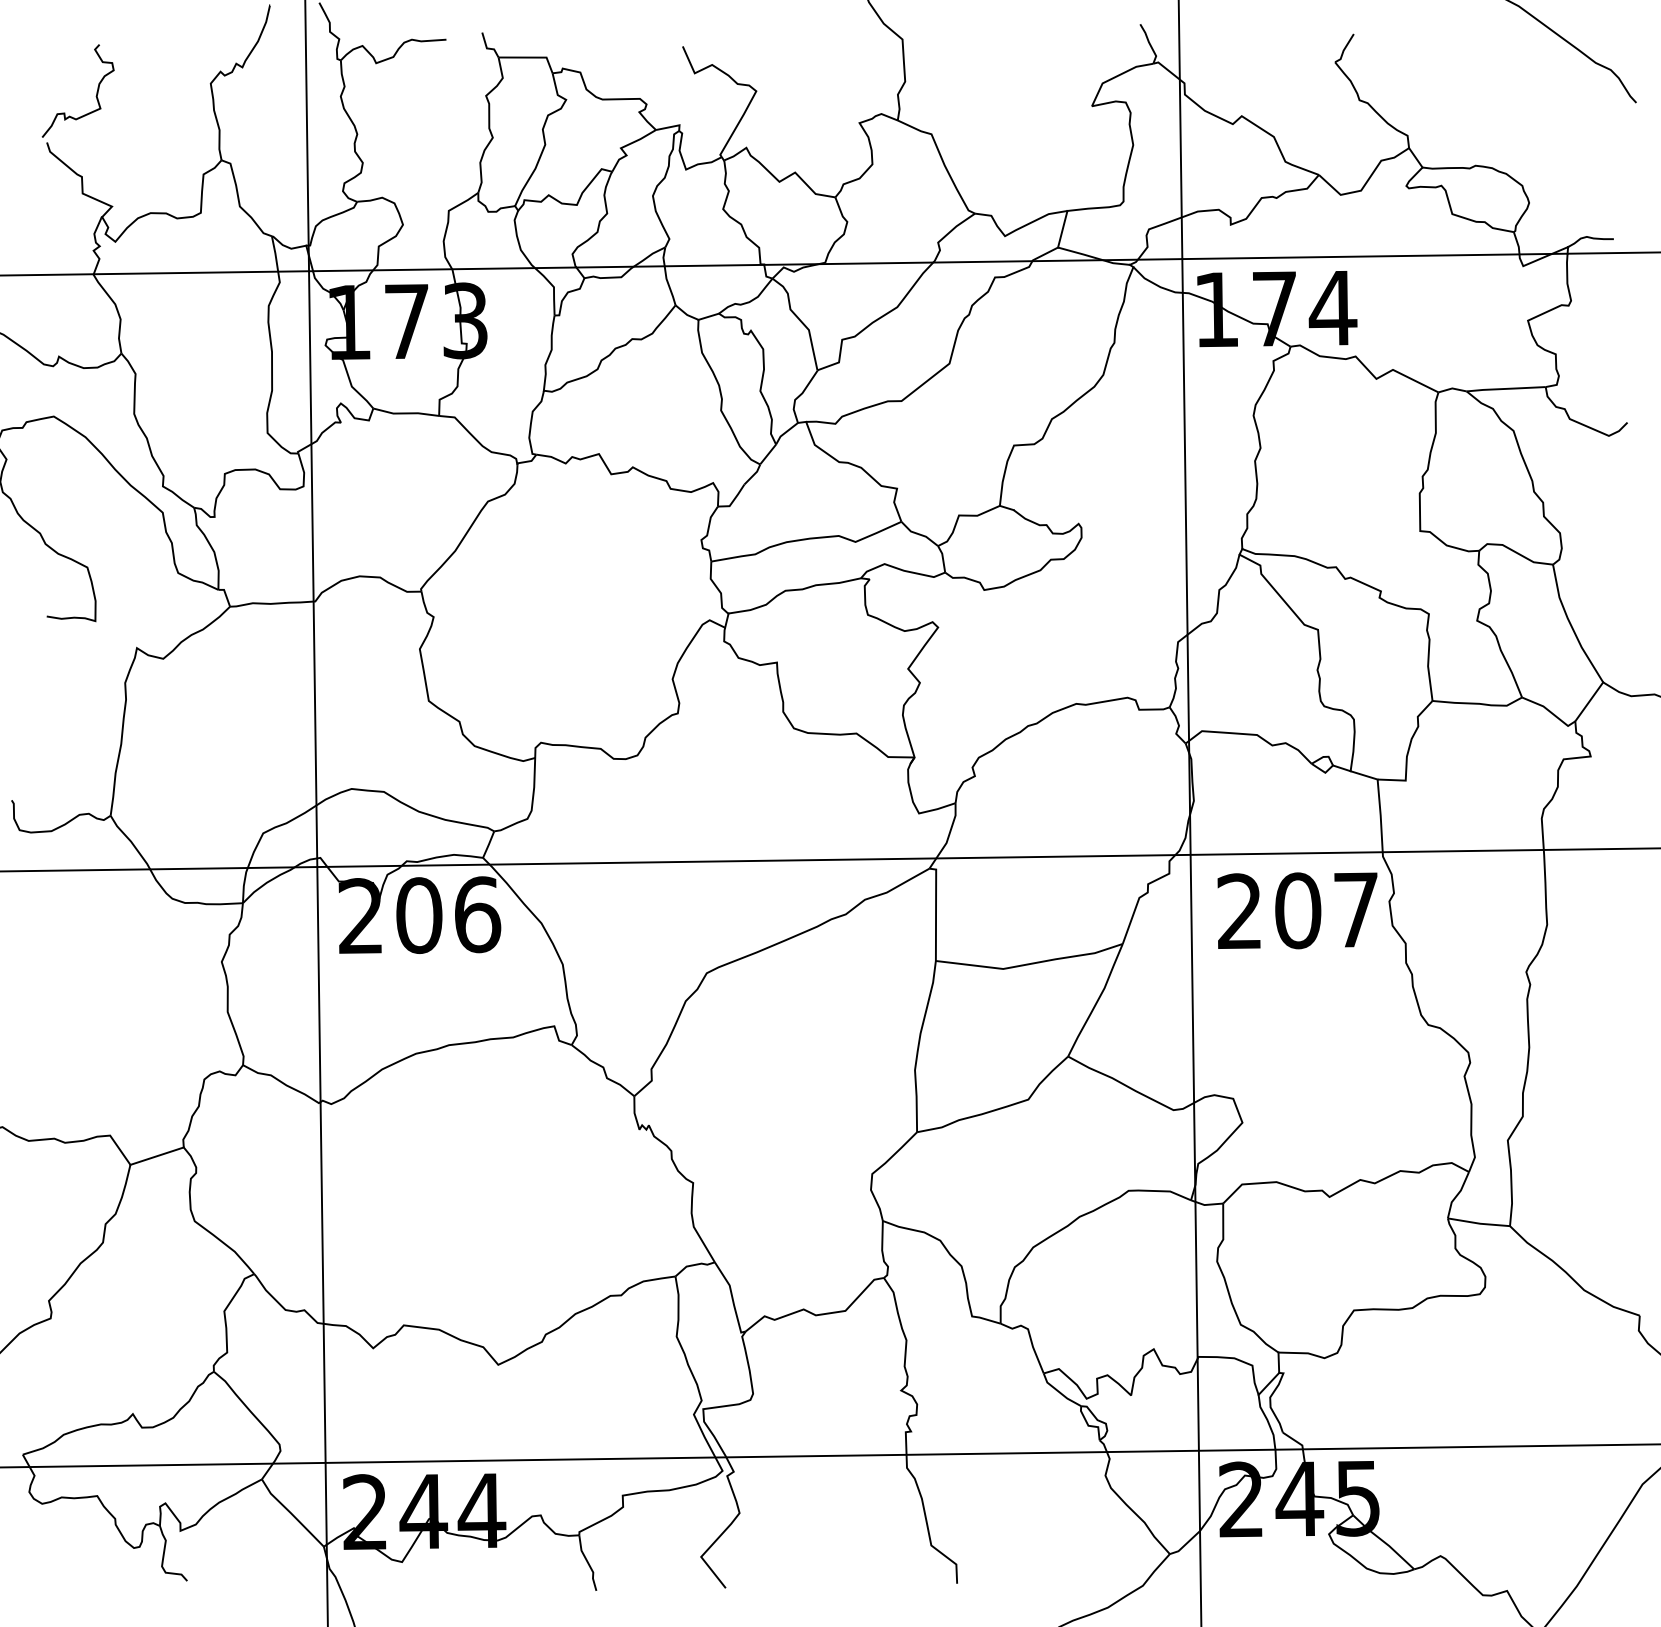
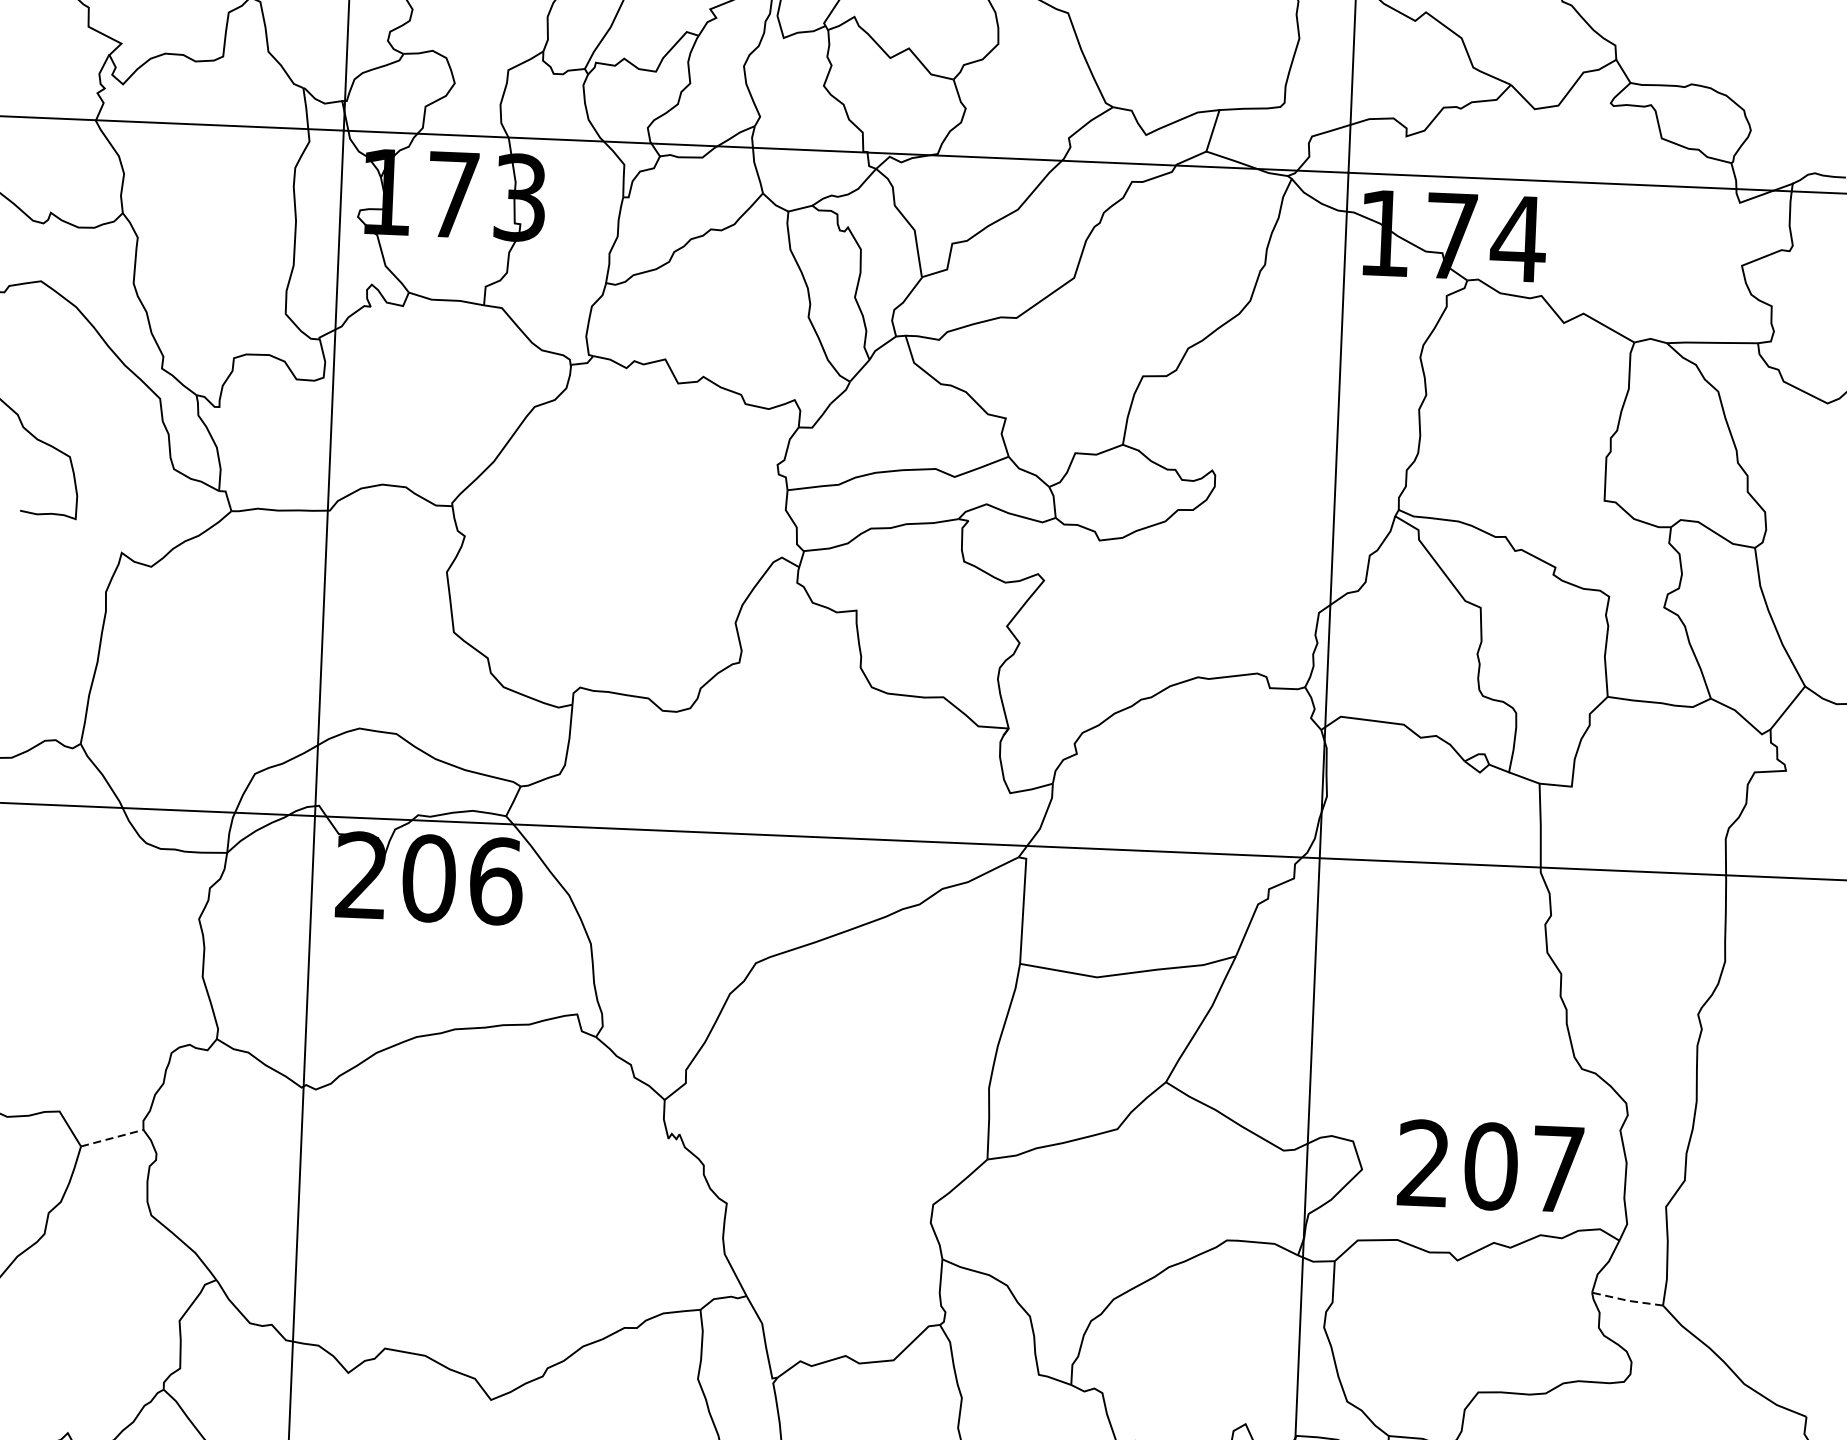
text: (1297, 910) -> (1490, 1166), moved
line: (157, 1156) -> (112, 1138), solid -> dashed
line: (1479, 1223) -> (1628, 1300), solid -> dashed

